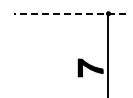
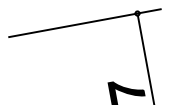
line: (69, 13) -> (84, 22), dashed -> solid

